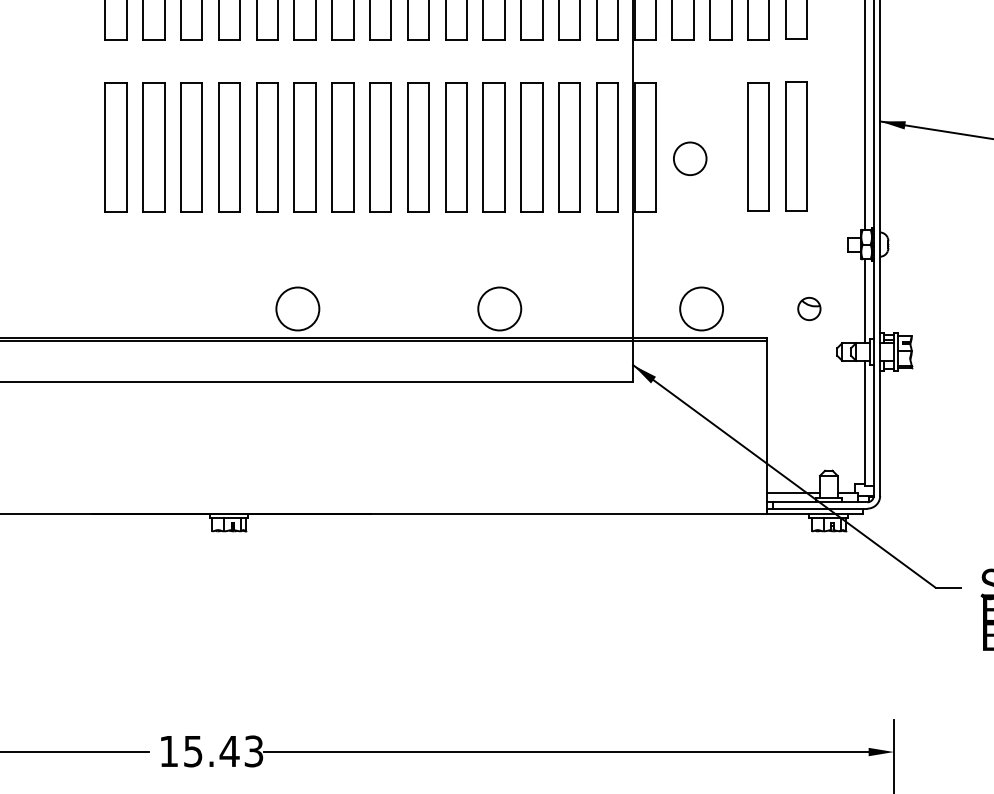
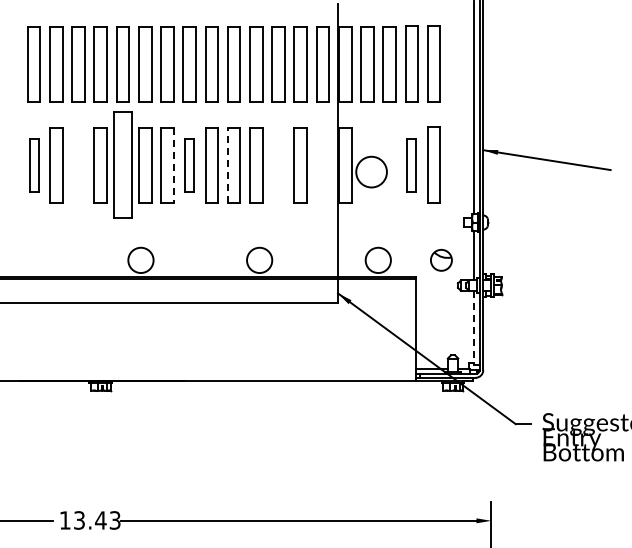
part: (758, 145) -> (411, 164), size x0.7
part: (115, 147) -> (33, 165), size x0.7
part: (191, 147) -> (78, 165), removed
part: (266, 147) -> (122, 165), size x1.4
line: (353, 147) -> (173, 165), solid -> dashed
part: (380, 147) -> (189, 165), size x0.7
line: (445, 147) -> (227, 165), solid -> dashed
part: (531, 147) -> (278, 165), removed
part: (606, 147) -> (322, 165), removed
circle: (690, 157) -> (371, 171), size x1.6
part: (809, 309) -> (441, 260), size x1.6
line: (865, 423) -> (474, 327), solid -> dashed
text: (193, 751) -> (79, 520), 15.43 -> 13.43

